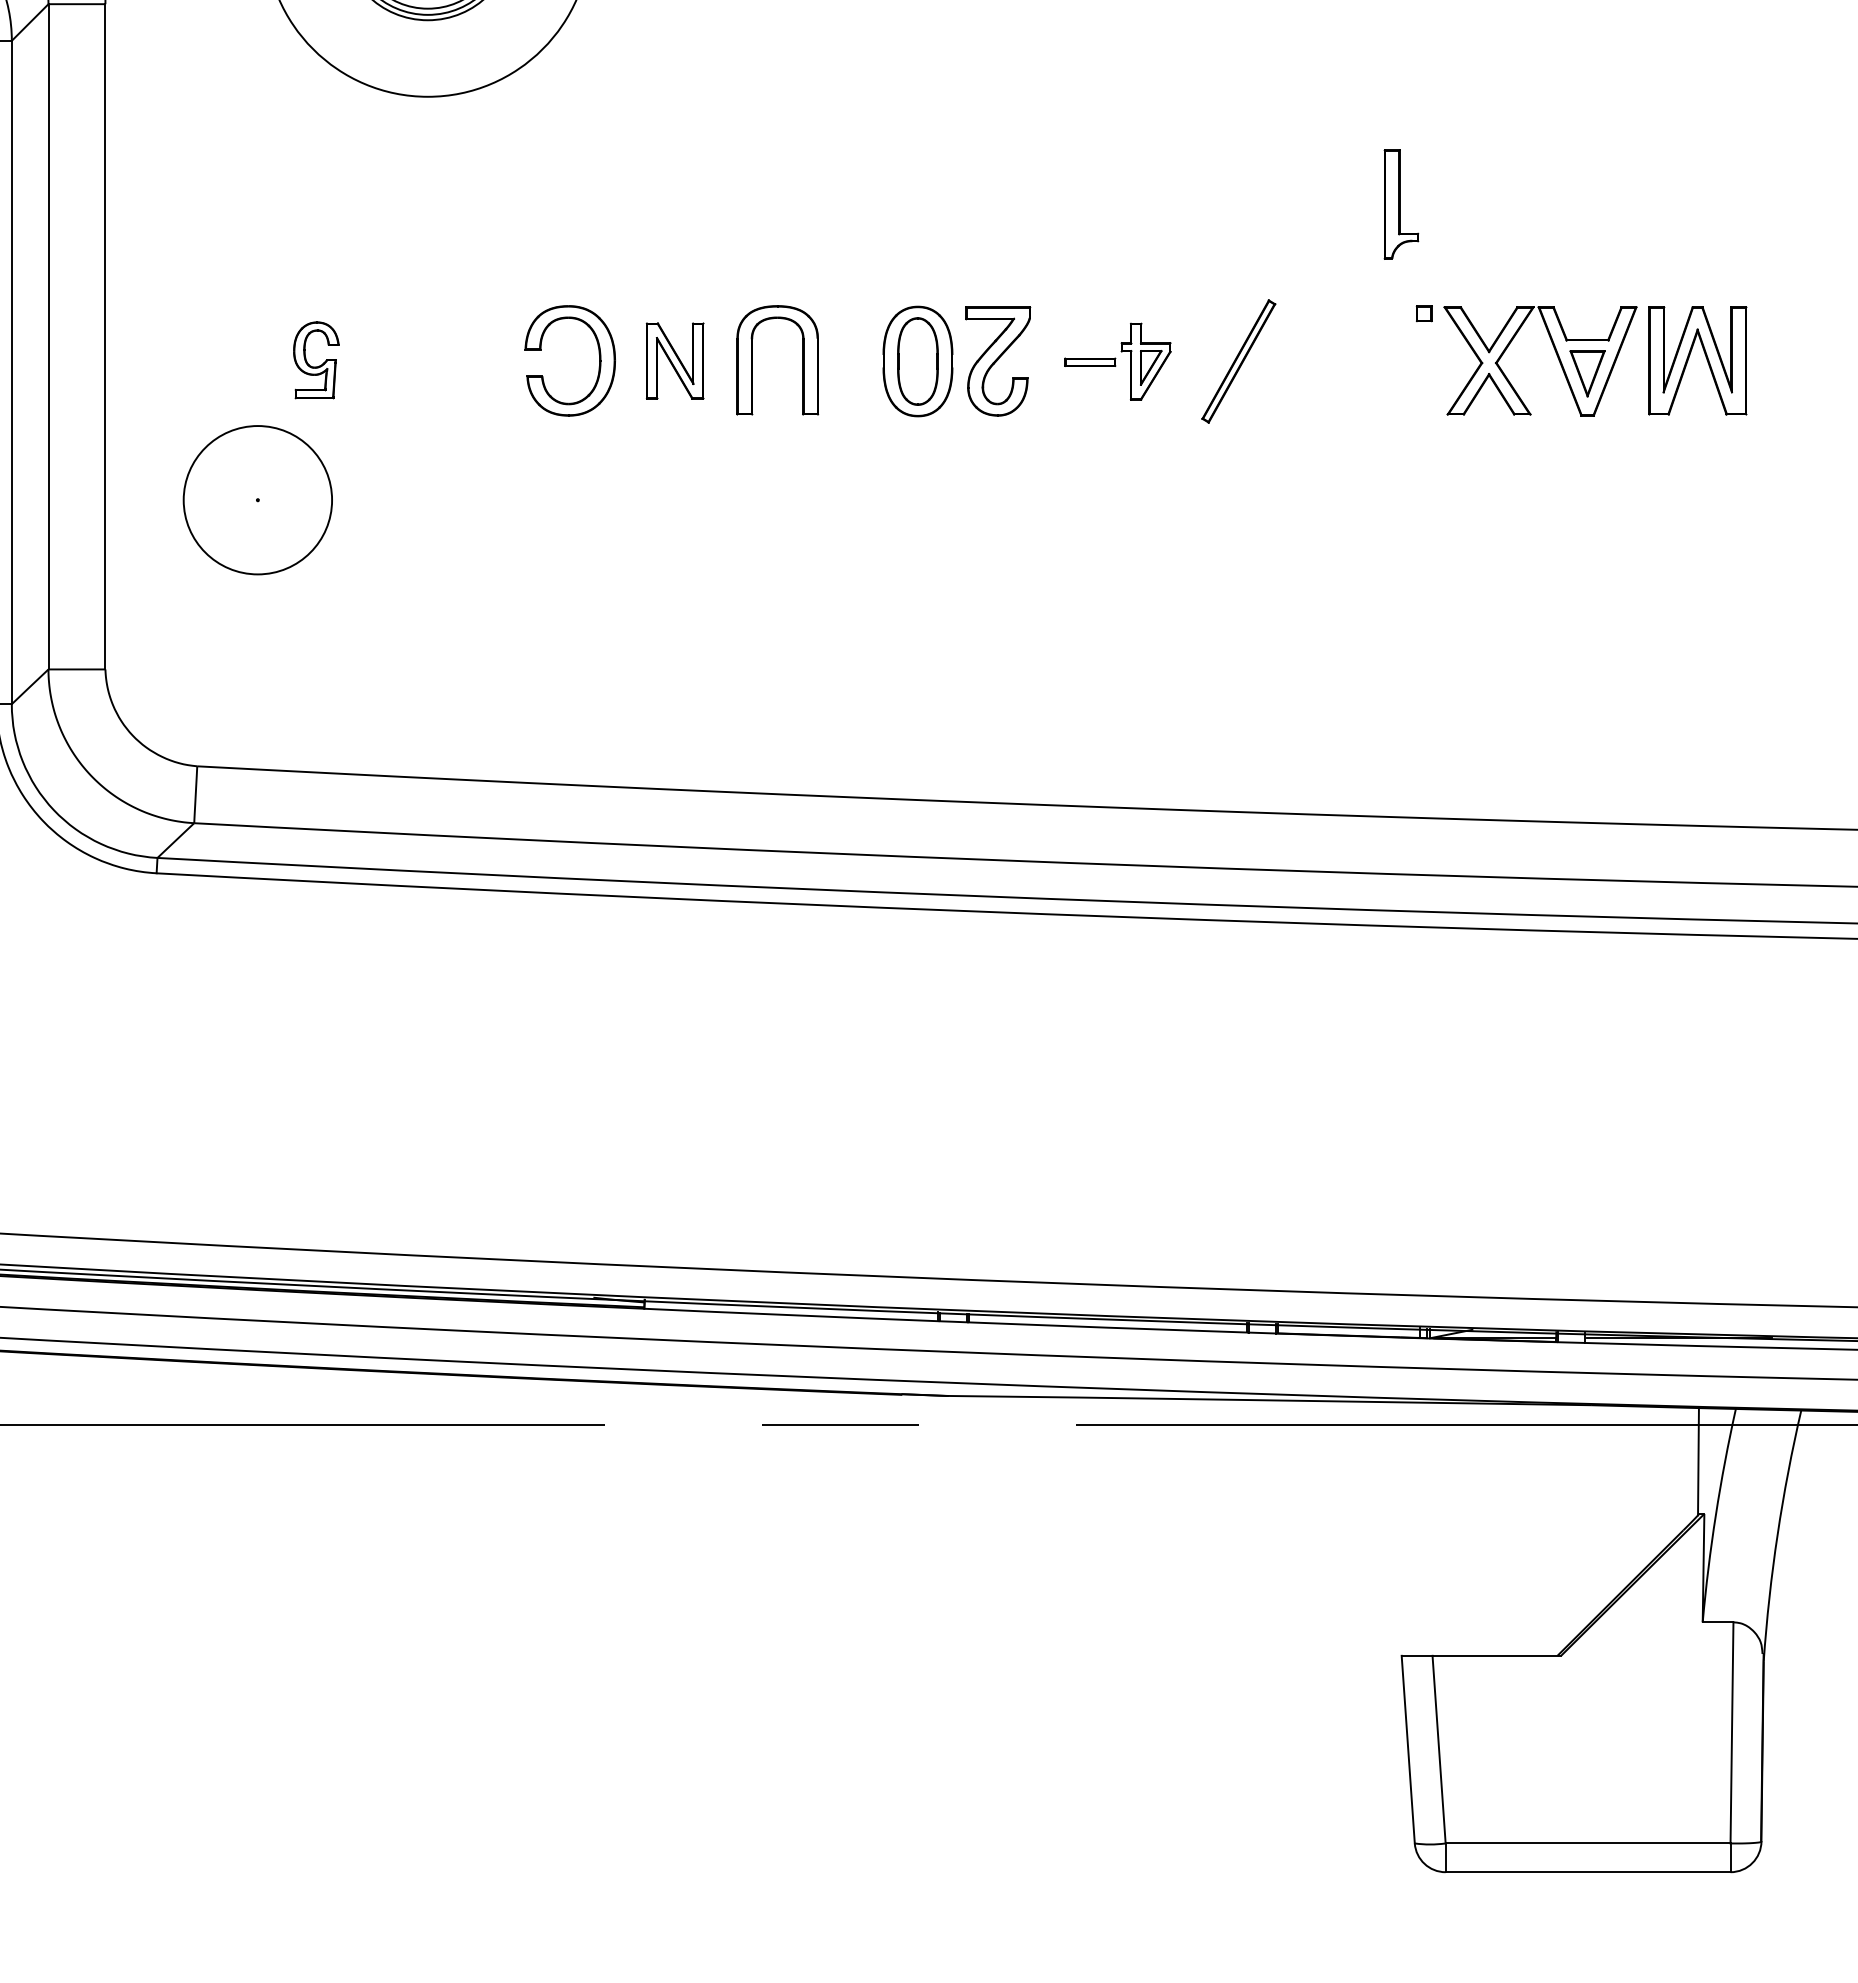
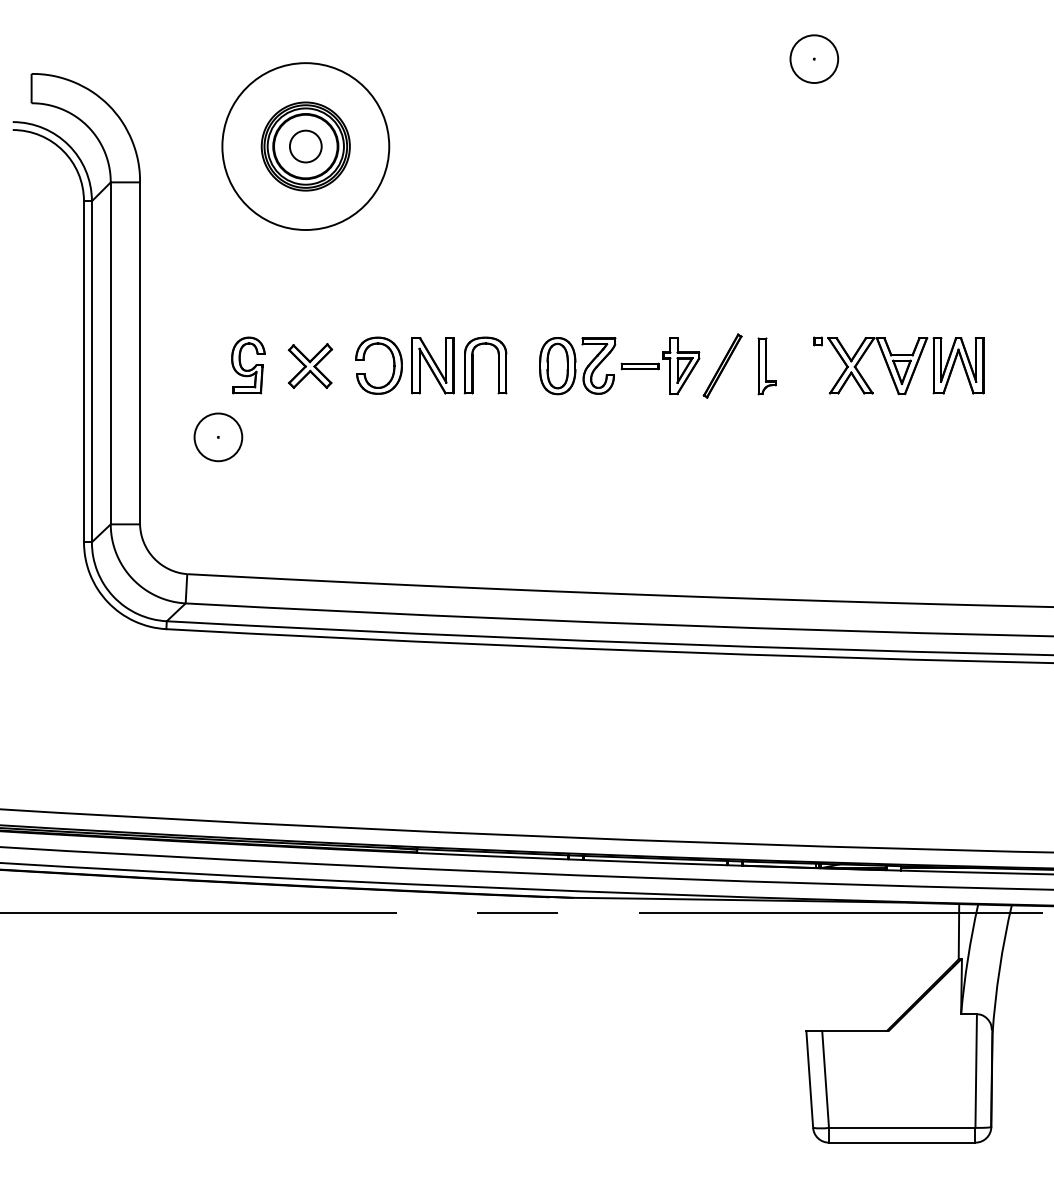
part: (1399, 204) -> (766, 366), moved
part: (316, 360) -> (248, 365), size x1.43
part: (437, 360) -> (310, 365), added
part: (674, 360) -> (432, 365), size x1.43
part: (1117, 362) -> (660, 366), size x1.43
circle: (258, 500) -> (218, 437), size x0.62

